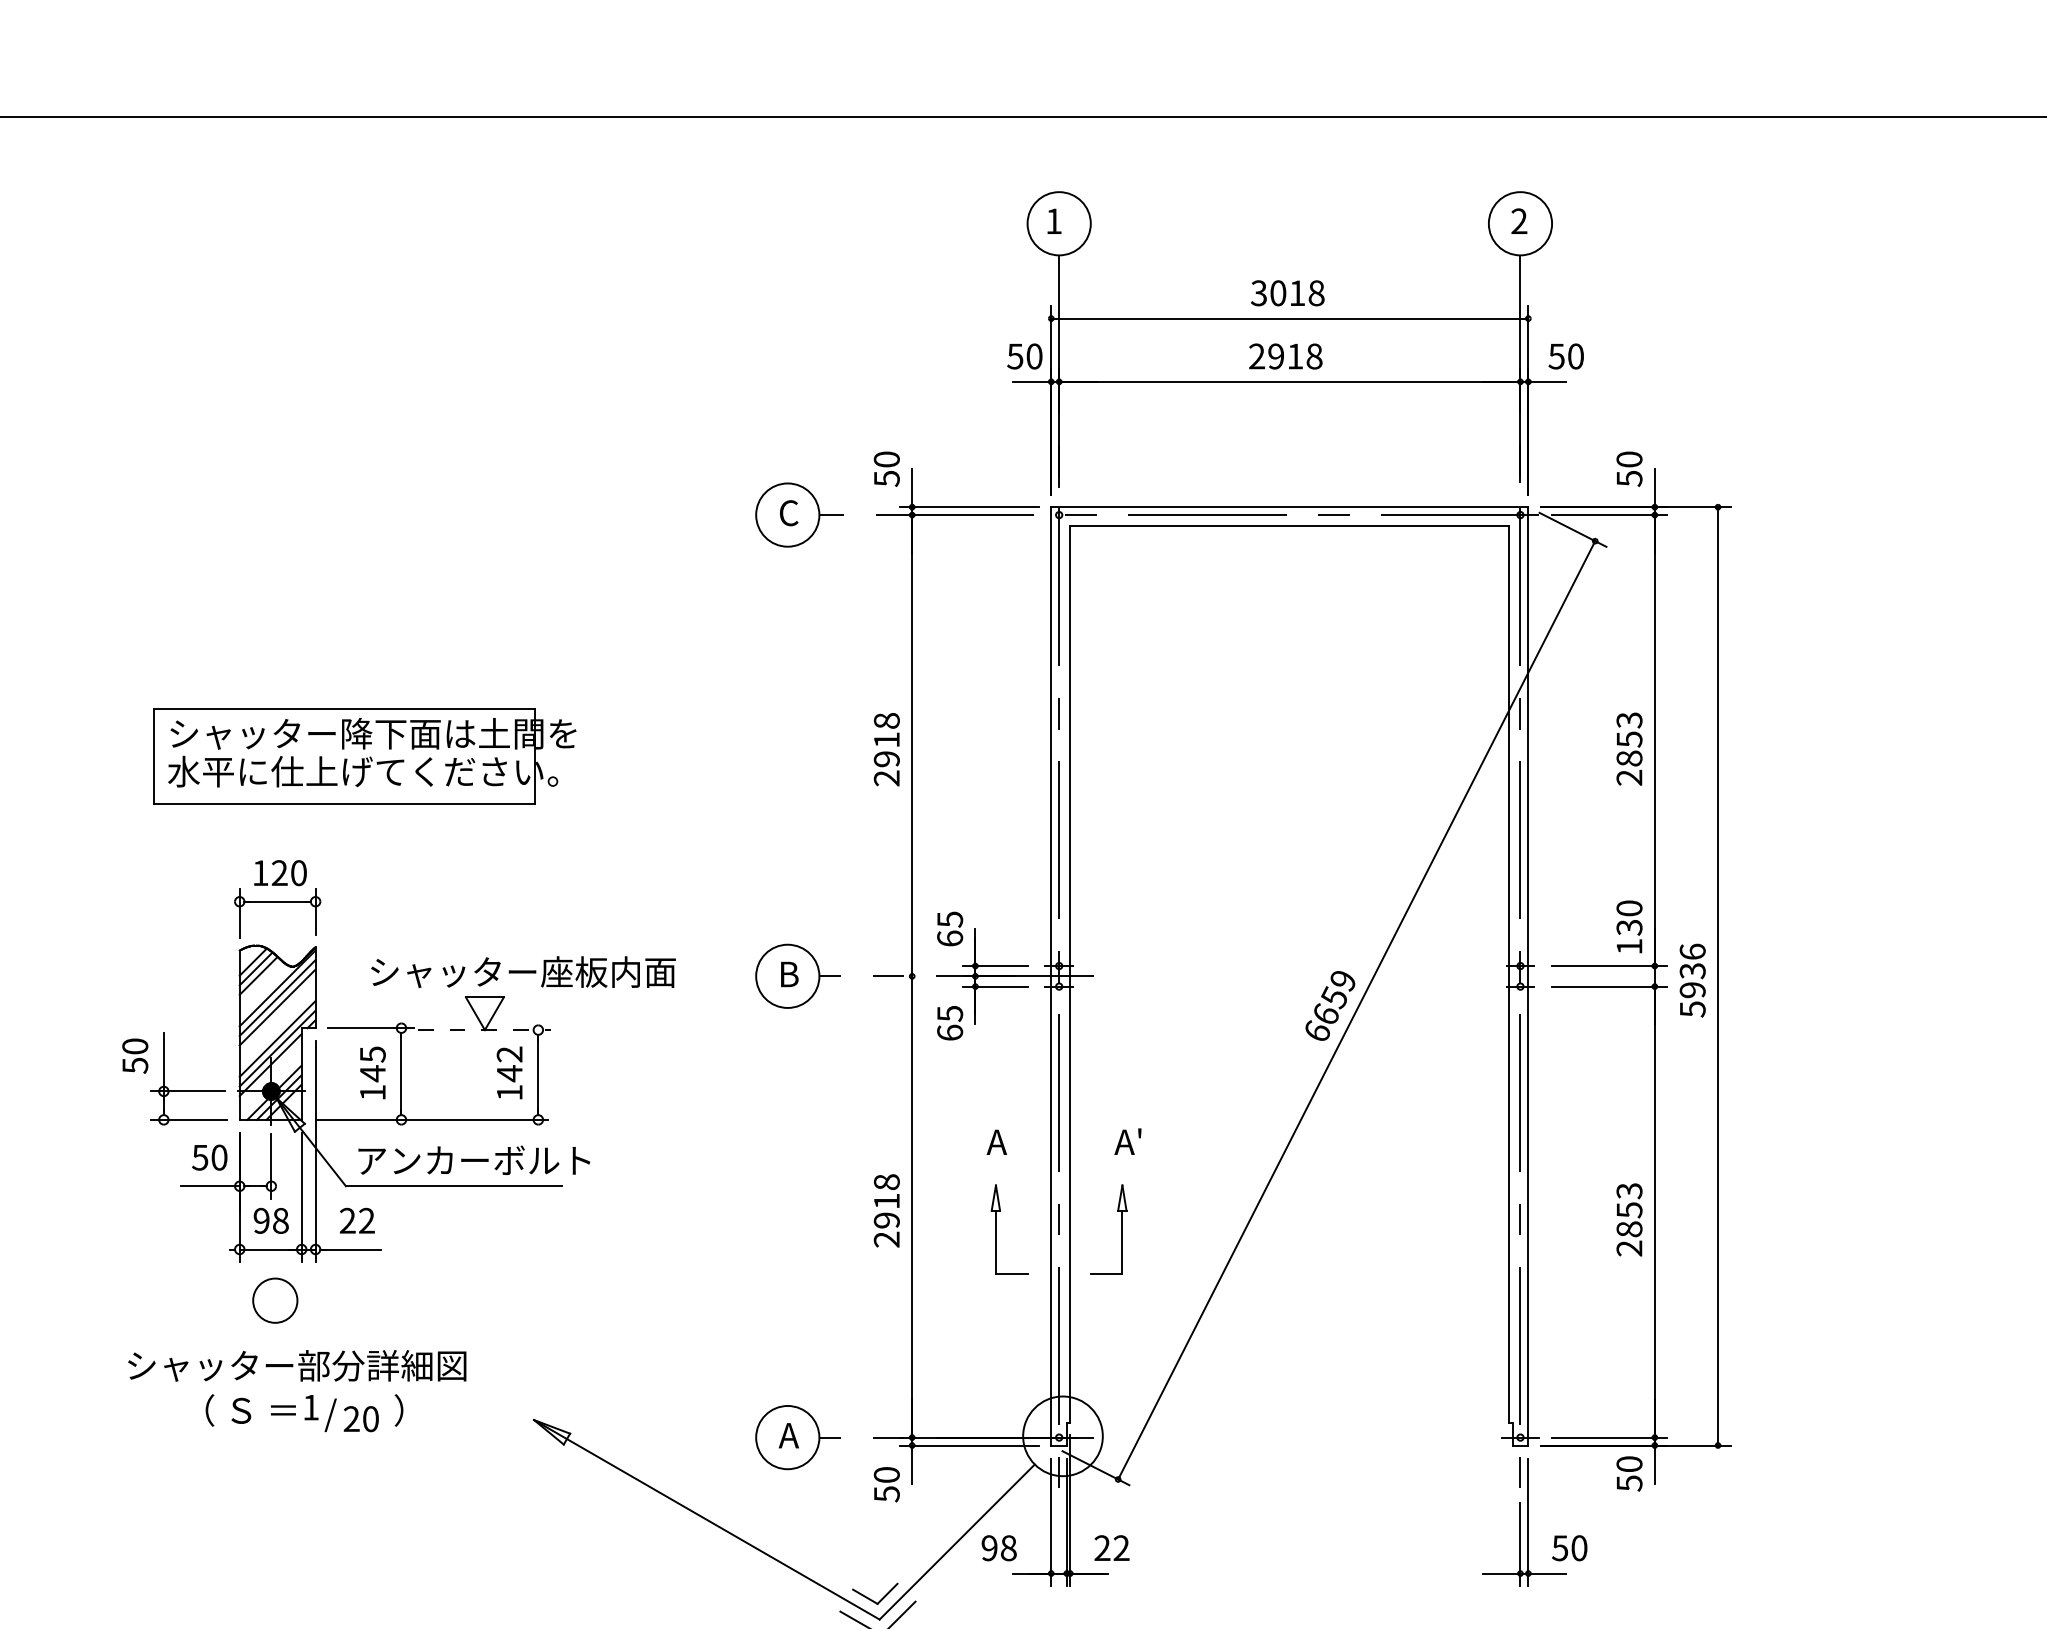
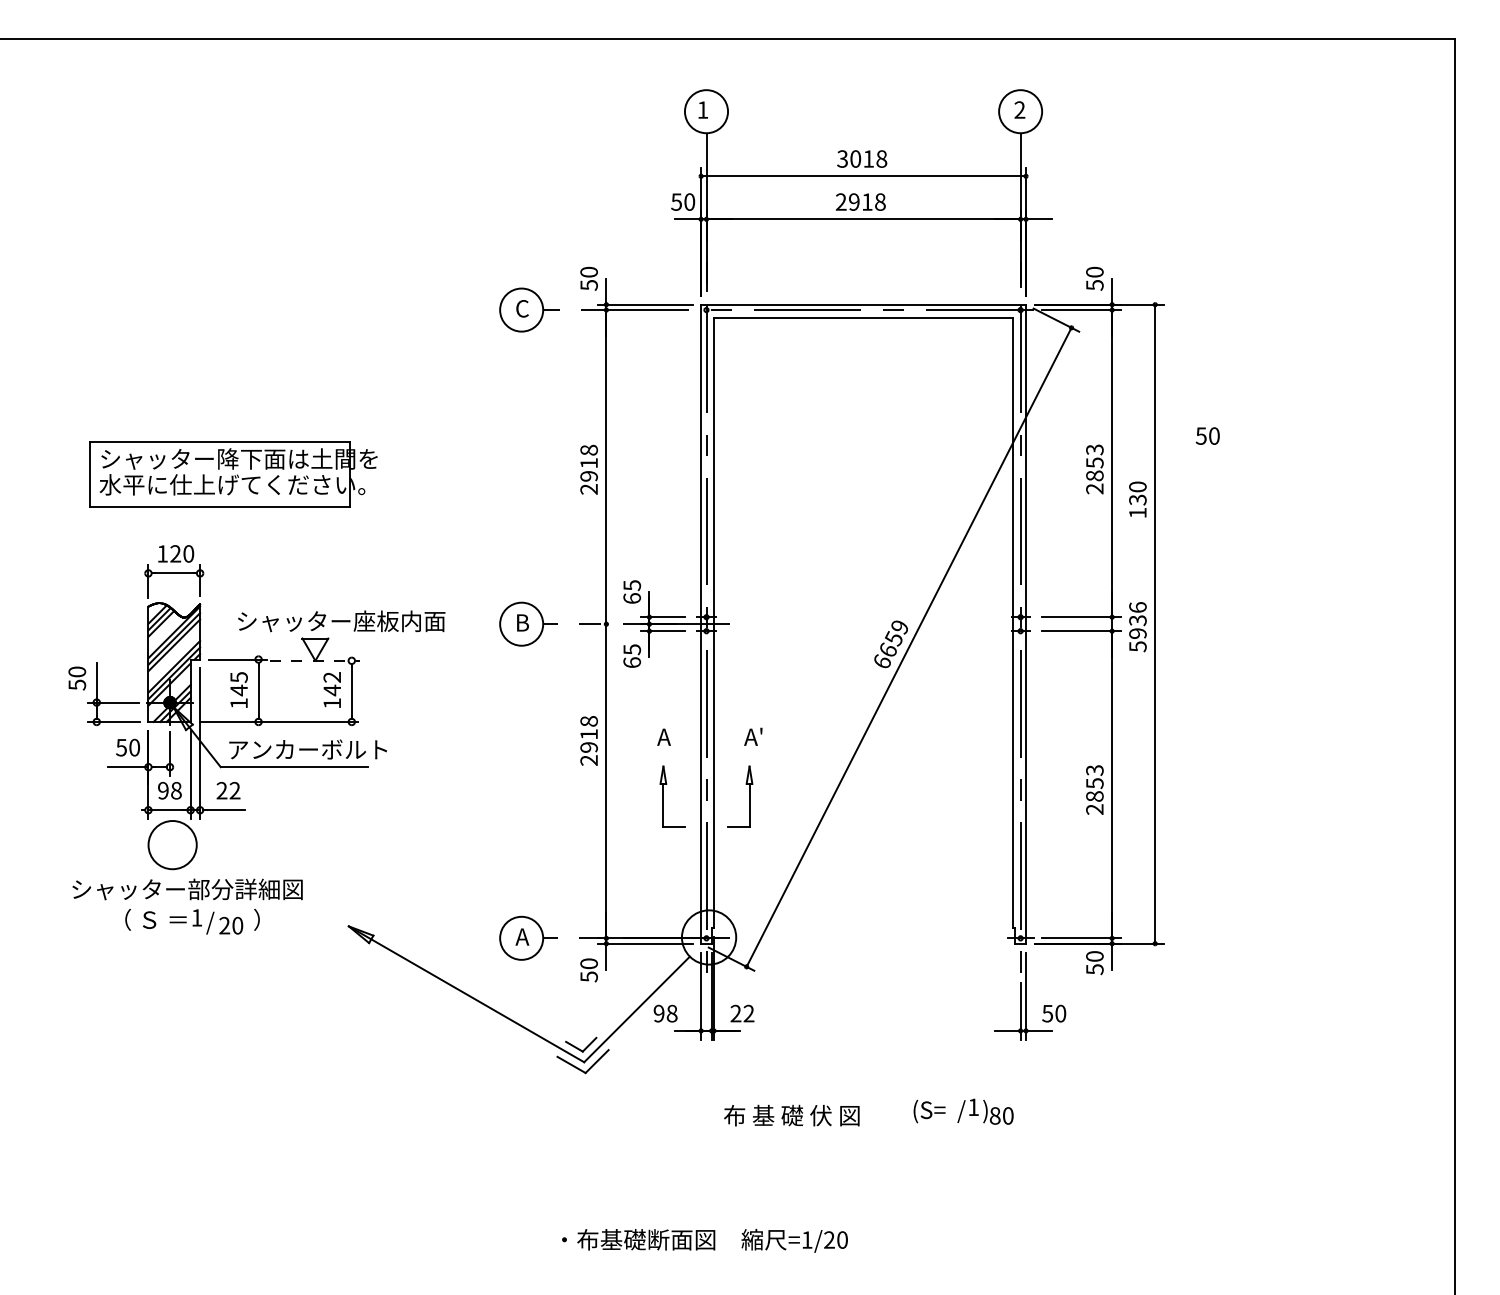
text: (1565, 355) -> (1207, 435), moved
text: (1628, 926) -> (1137, 499), moved
text: (885, 1210) -> (588, 740), moved
circle: (275, 1301) -> (172, 845), size x1.6

